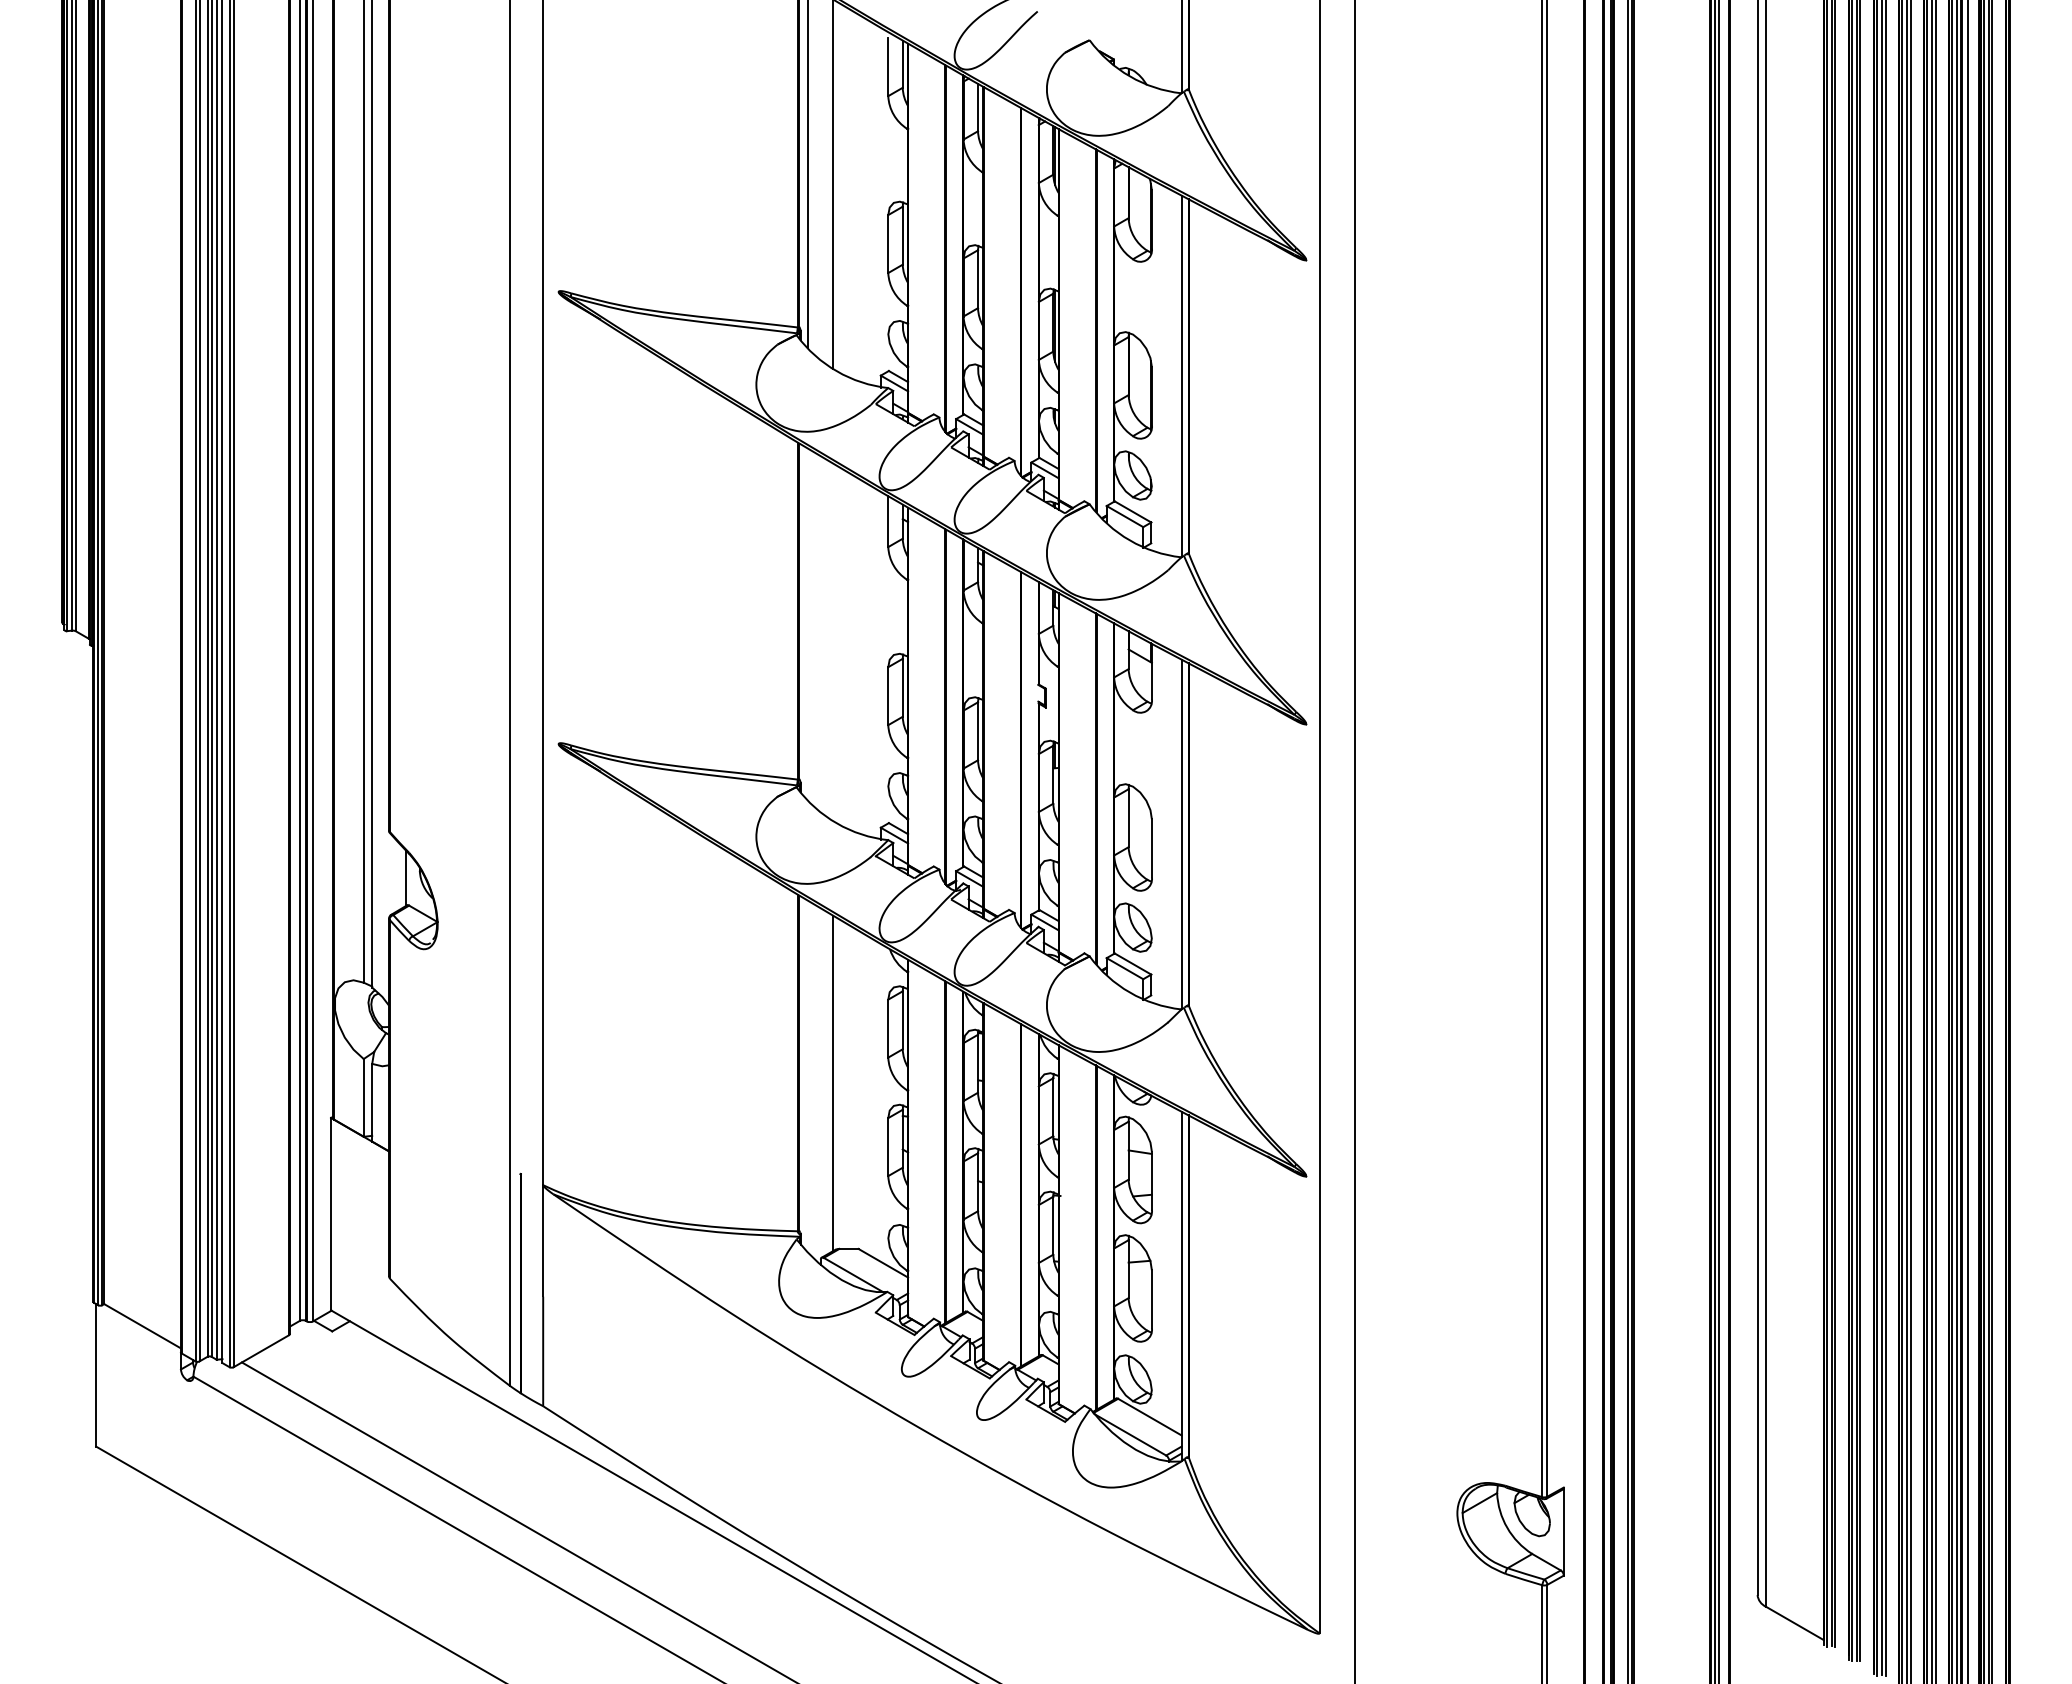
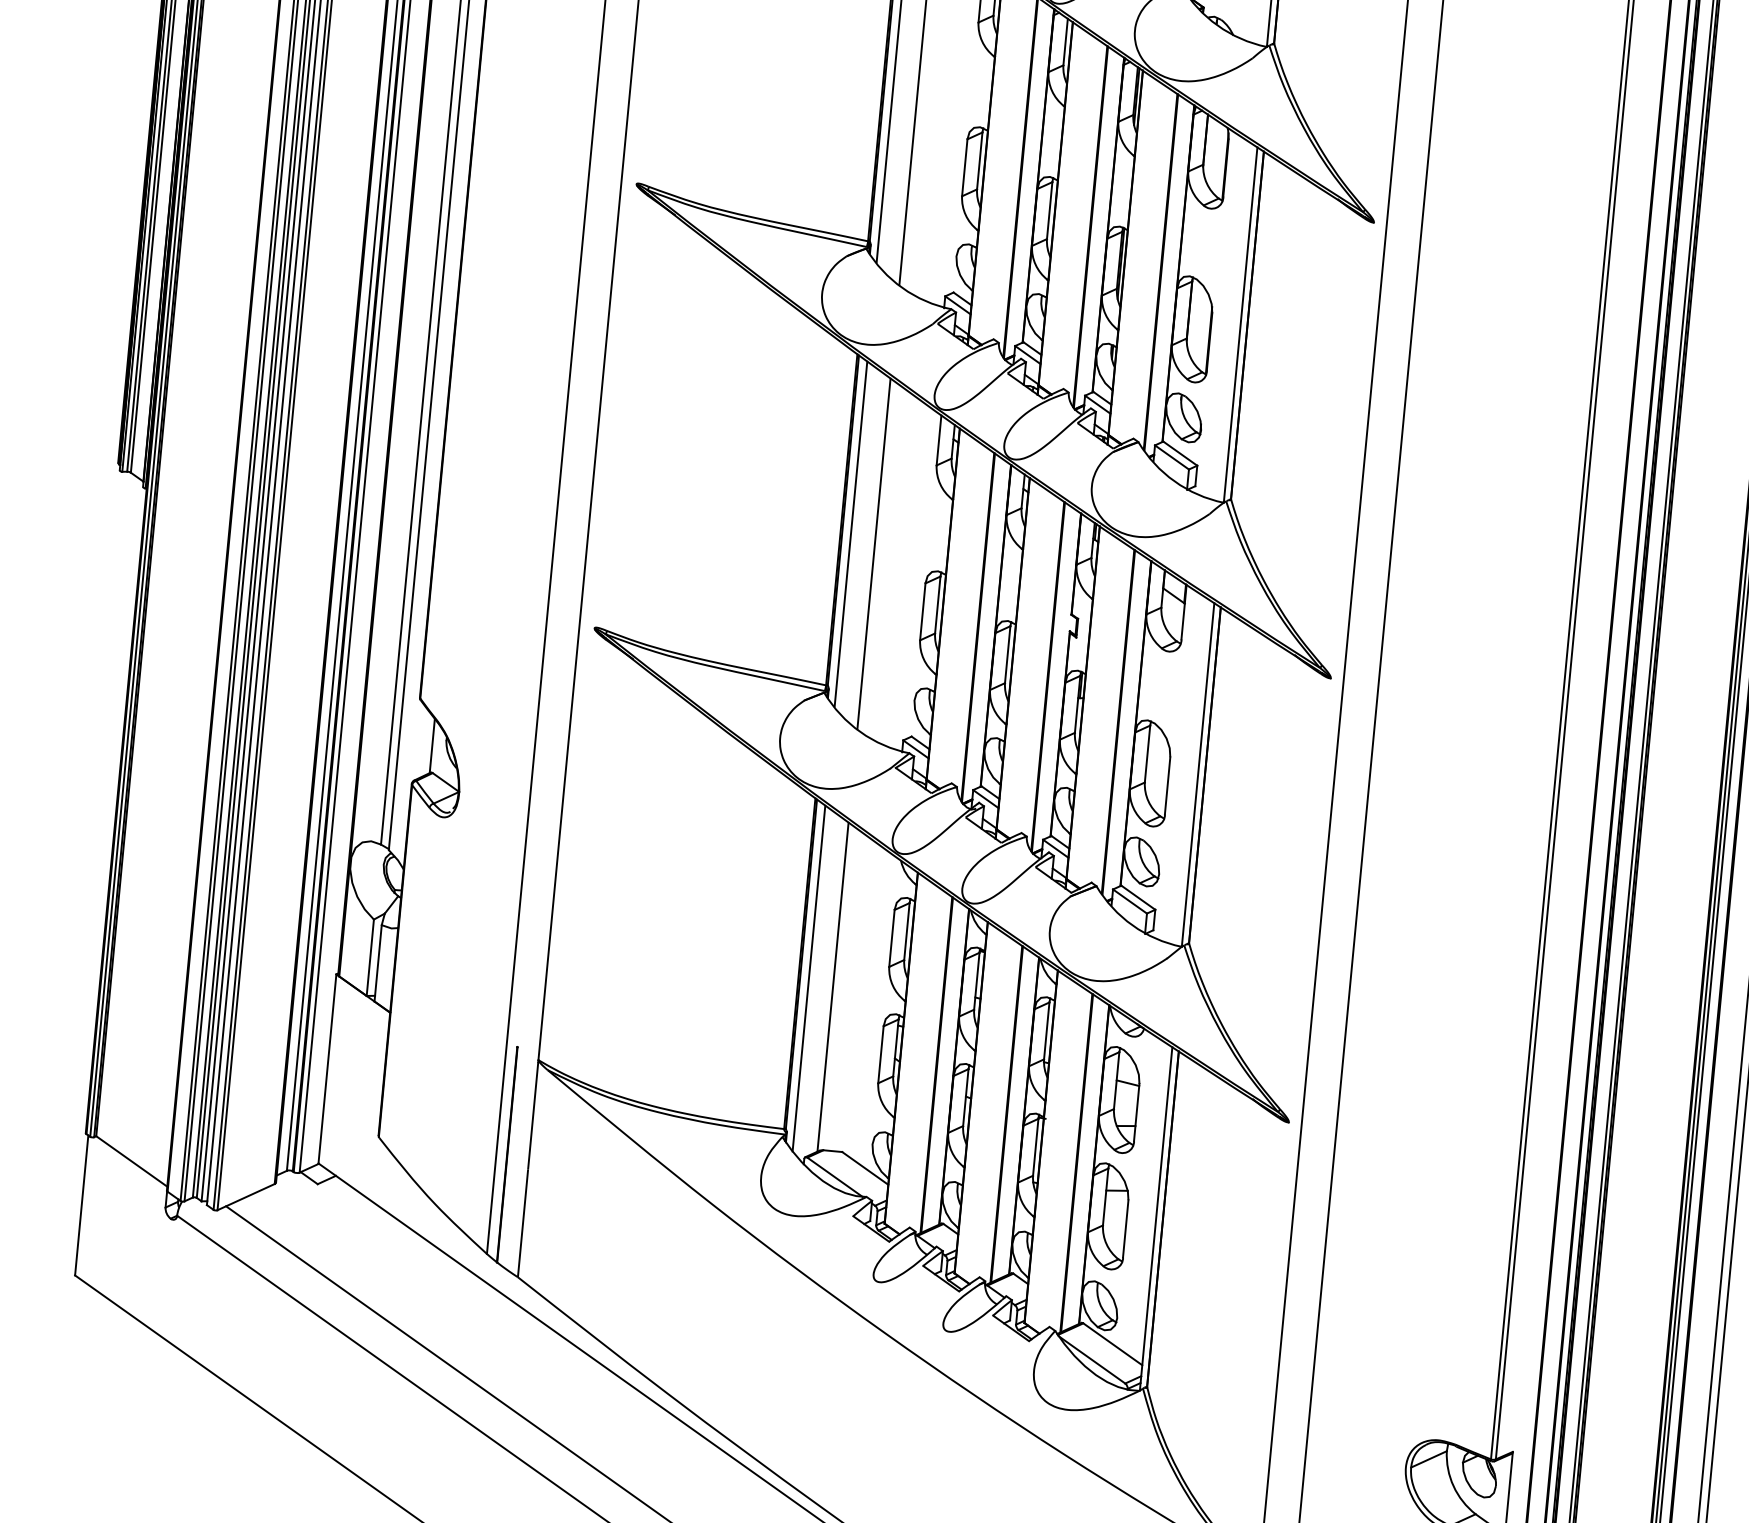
line: (808, 624) -> (851, 534), added
line: (833, 641) -> (874, 553), added
line: (808, 1077) -> (809, 979), added

